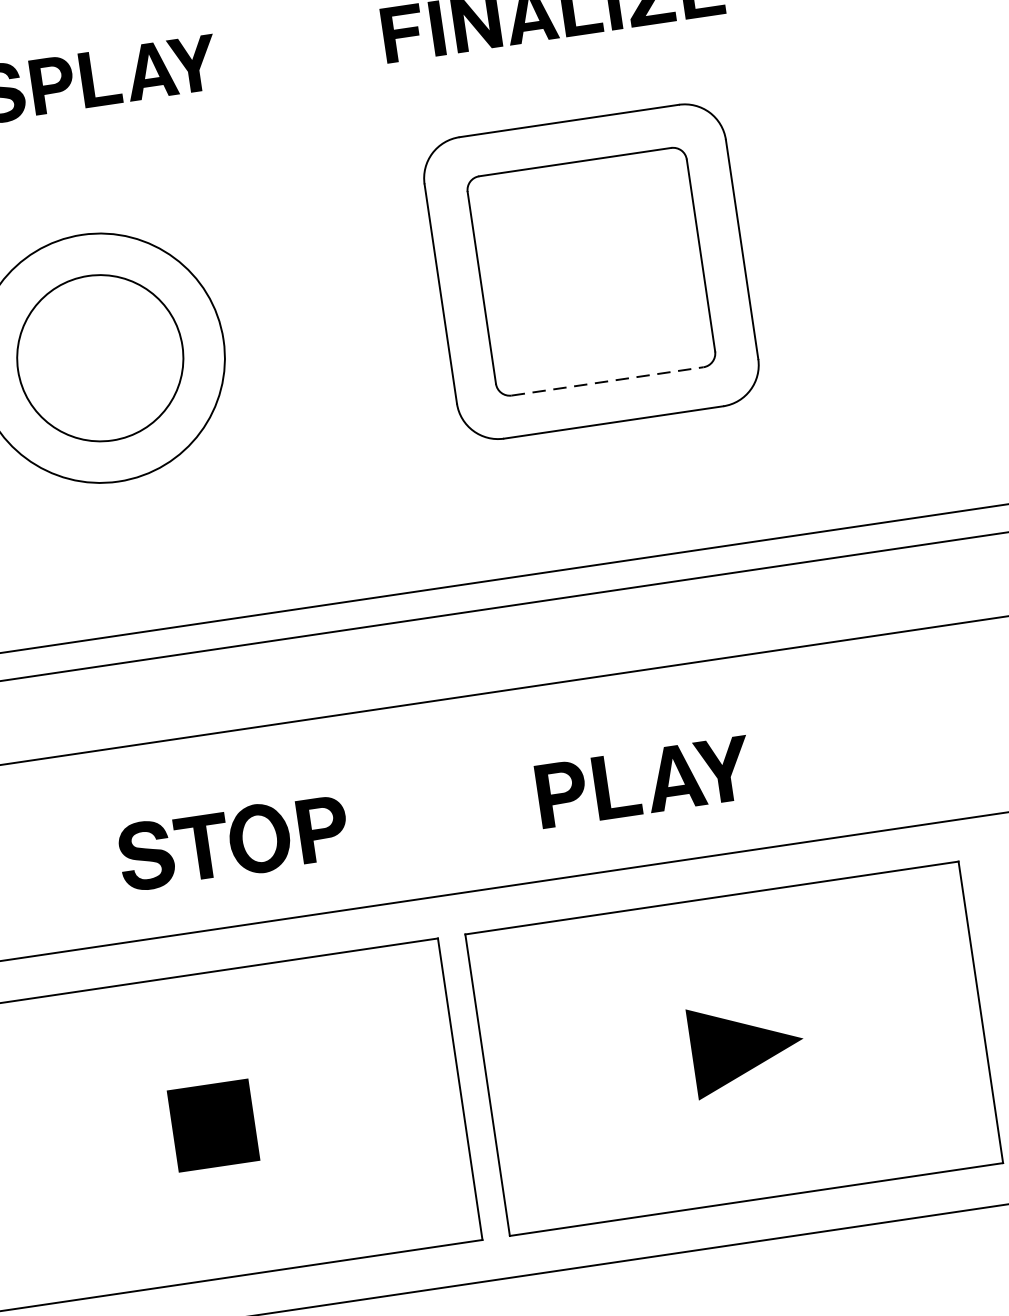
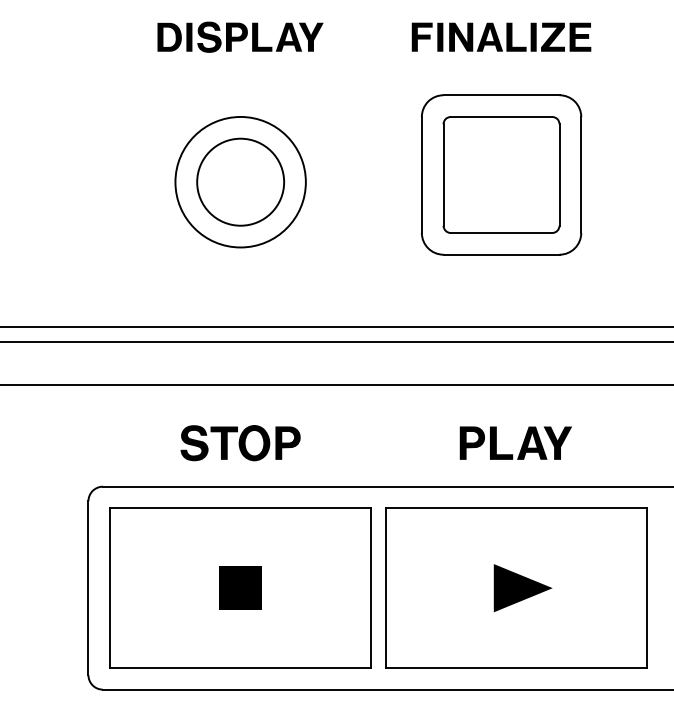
line: (607, 382) -> (501, 233), dashed -> solid
part: (656, 780) -> (522, 443), moved
part: (233, 843) -> (240, 443), moved

